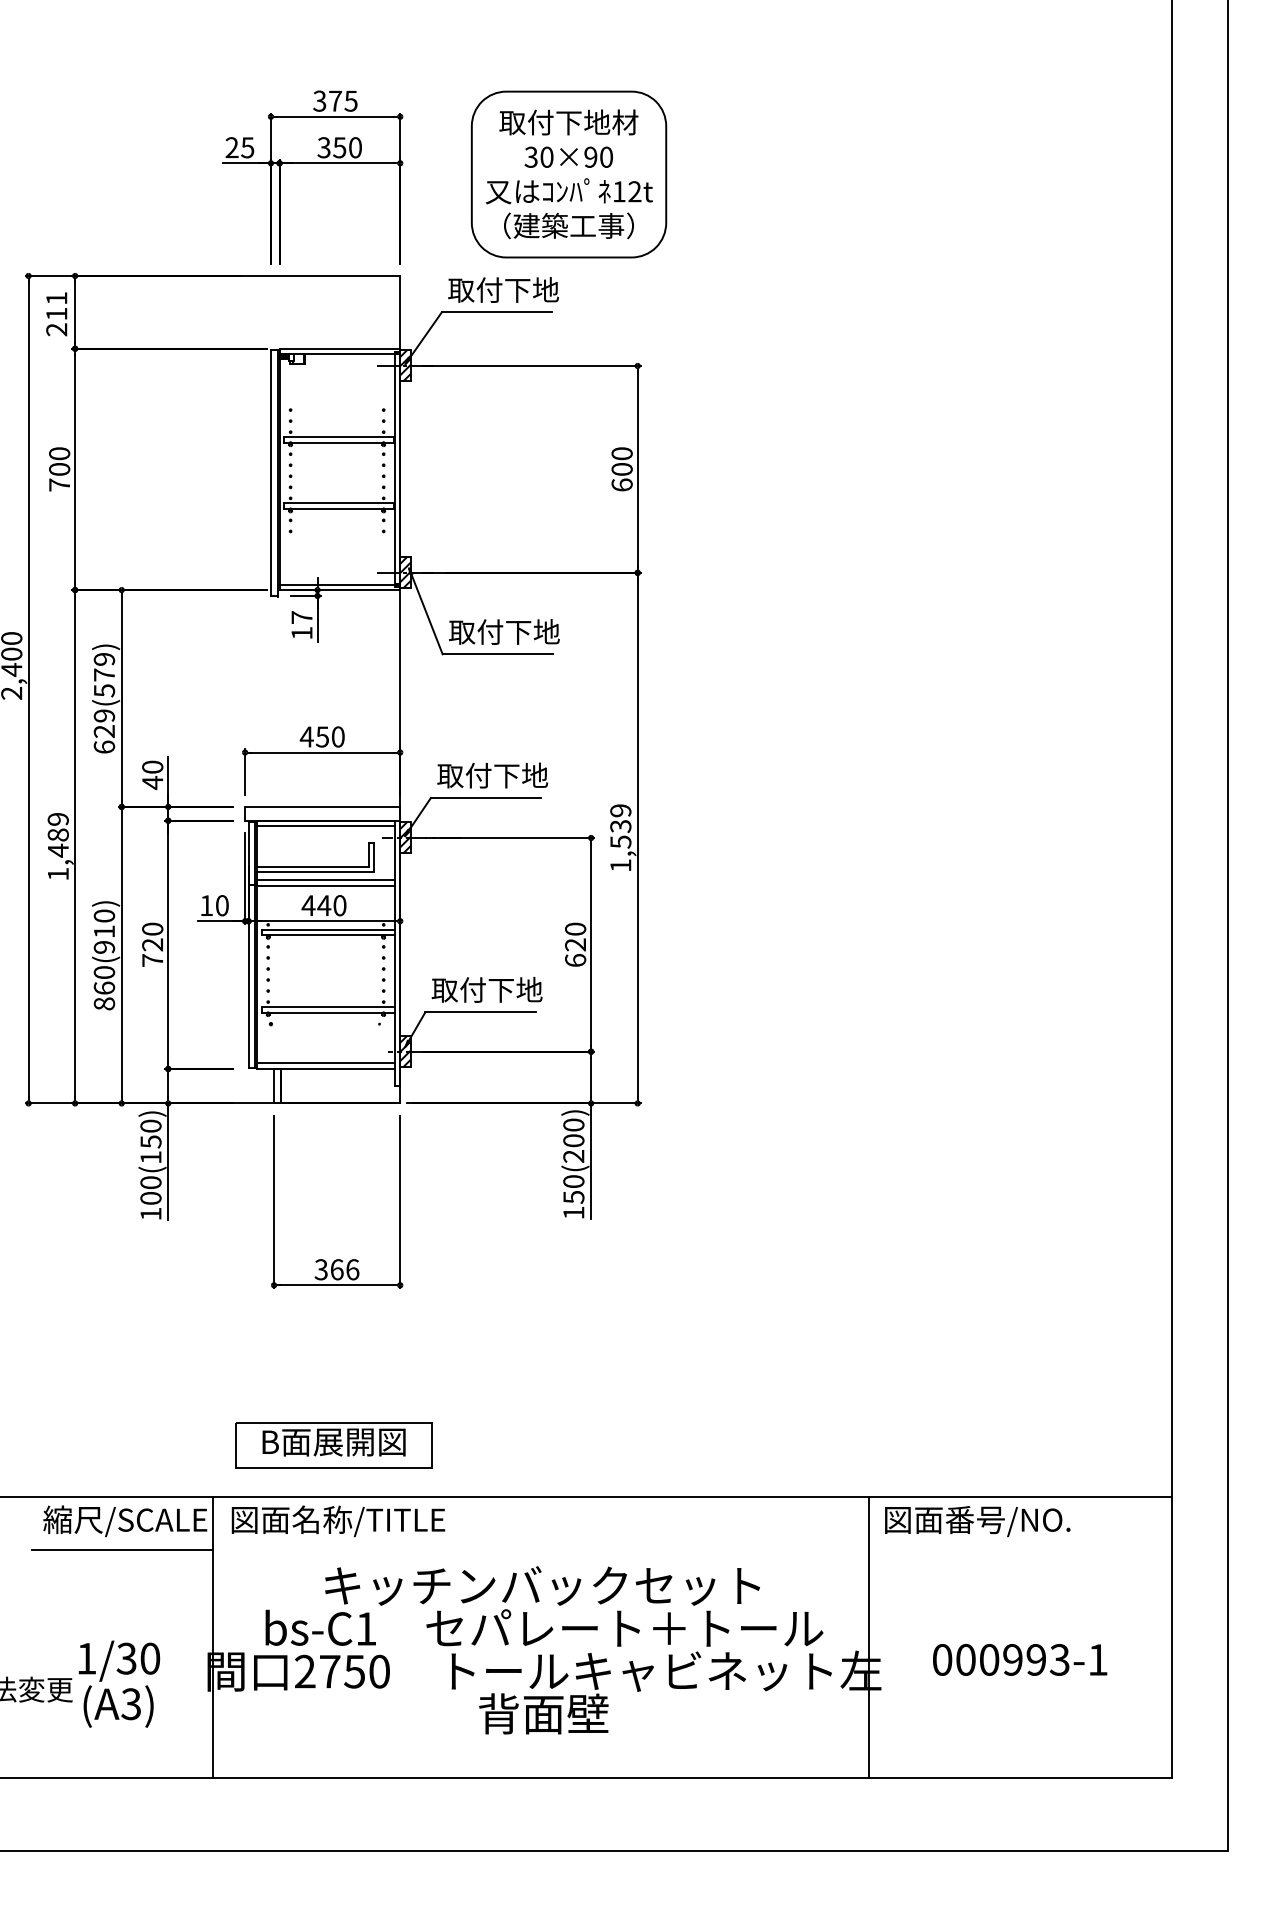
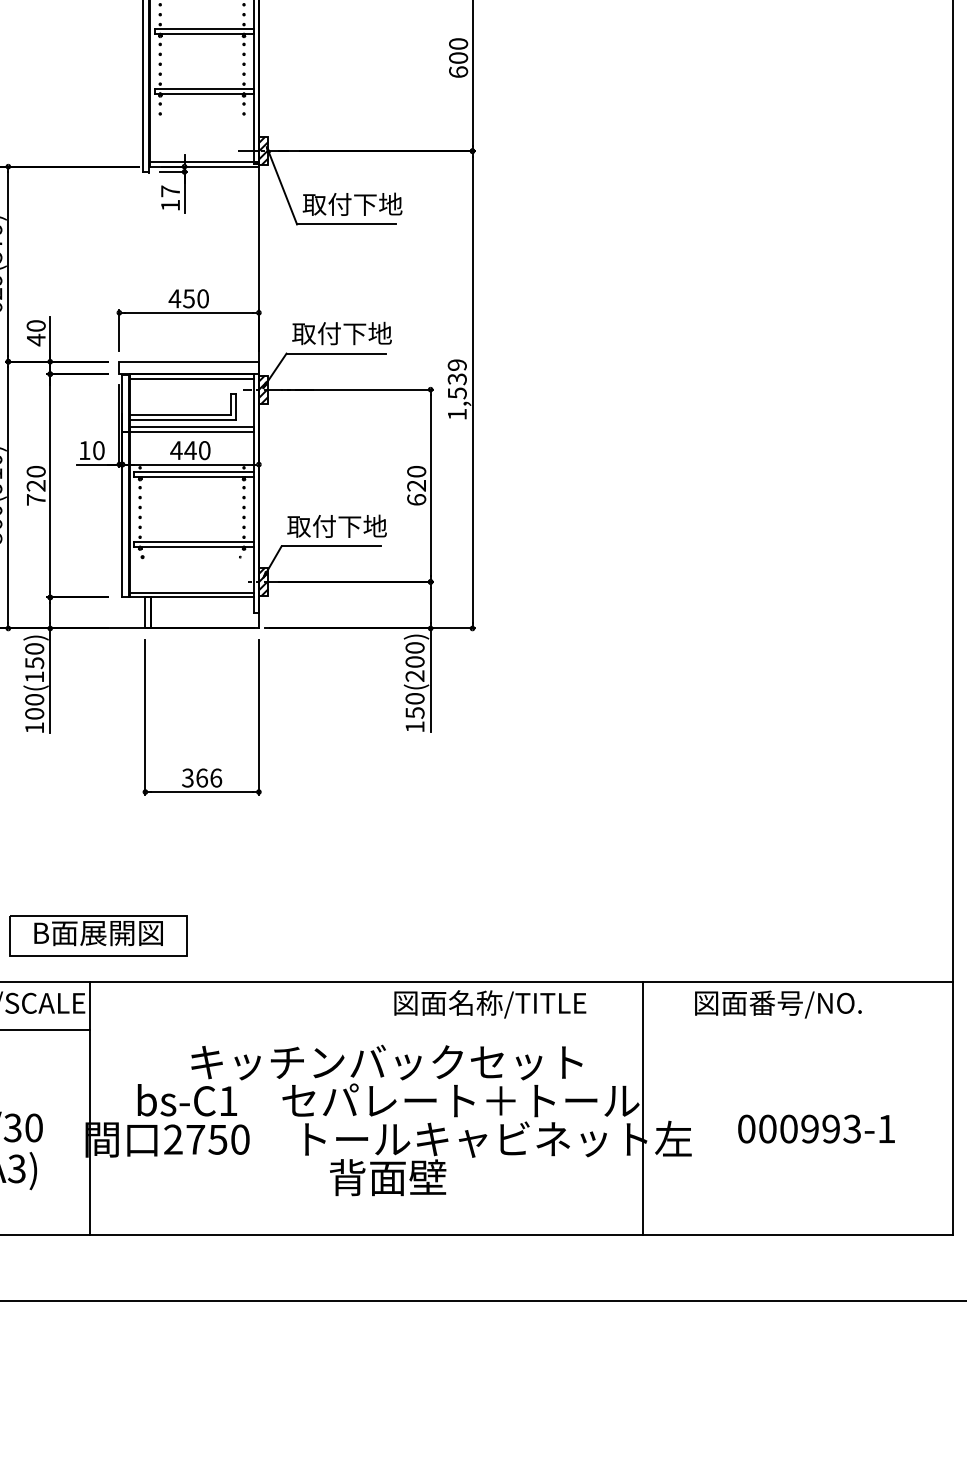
part: (333, 1445) -> (98, 936), moved
text: (338, 1521) -> (490, 1004), moved
line: (868, 1637) -> (642, 1108), moved

